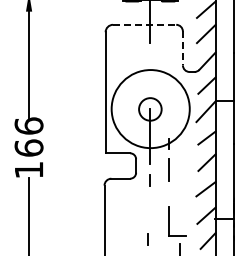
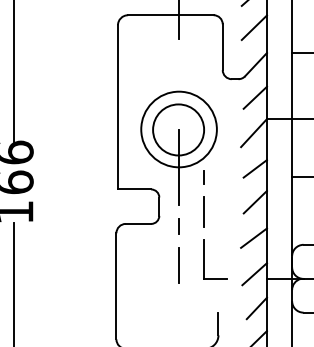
line: (144, 24) -> (170, 14), dashed -> solid
line: (182, 48) -> (222, 47), dashed -> solid
circle: (150, 108) -> (178, 128), size x0.71
circle: (150, 109) -> (178, 130), size x1.67
line: (150, 209) -> (178, 265), added
part: (169, 221) -> (204, 258), moved
line: (147, 239) -> (174, 306), removed

